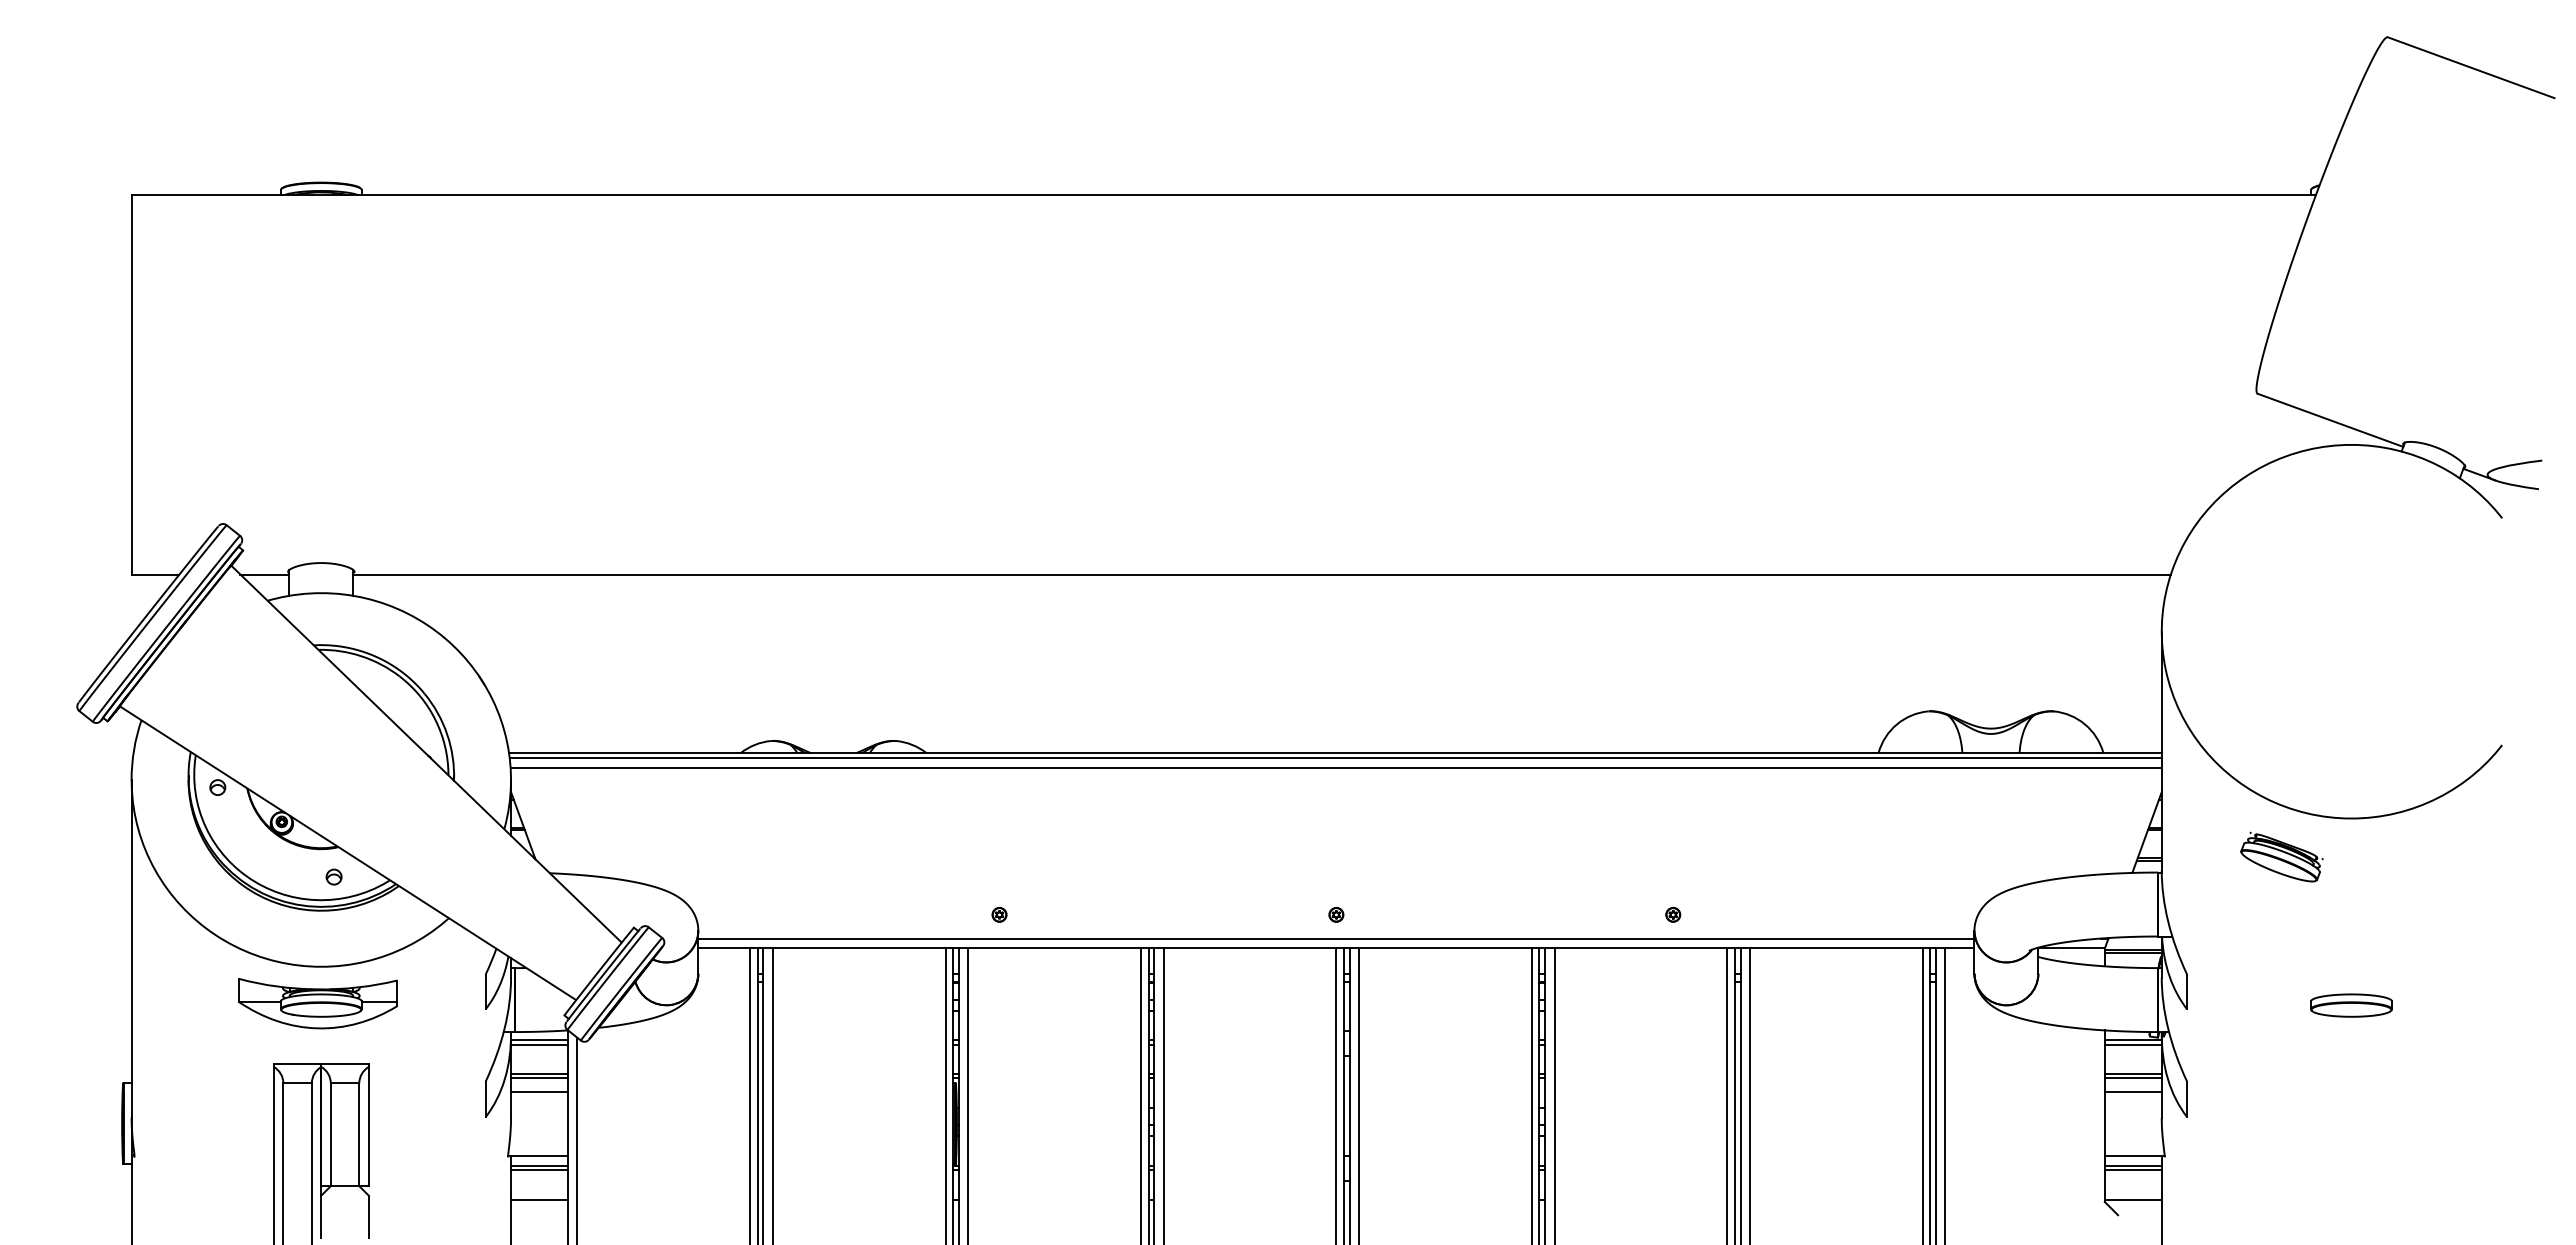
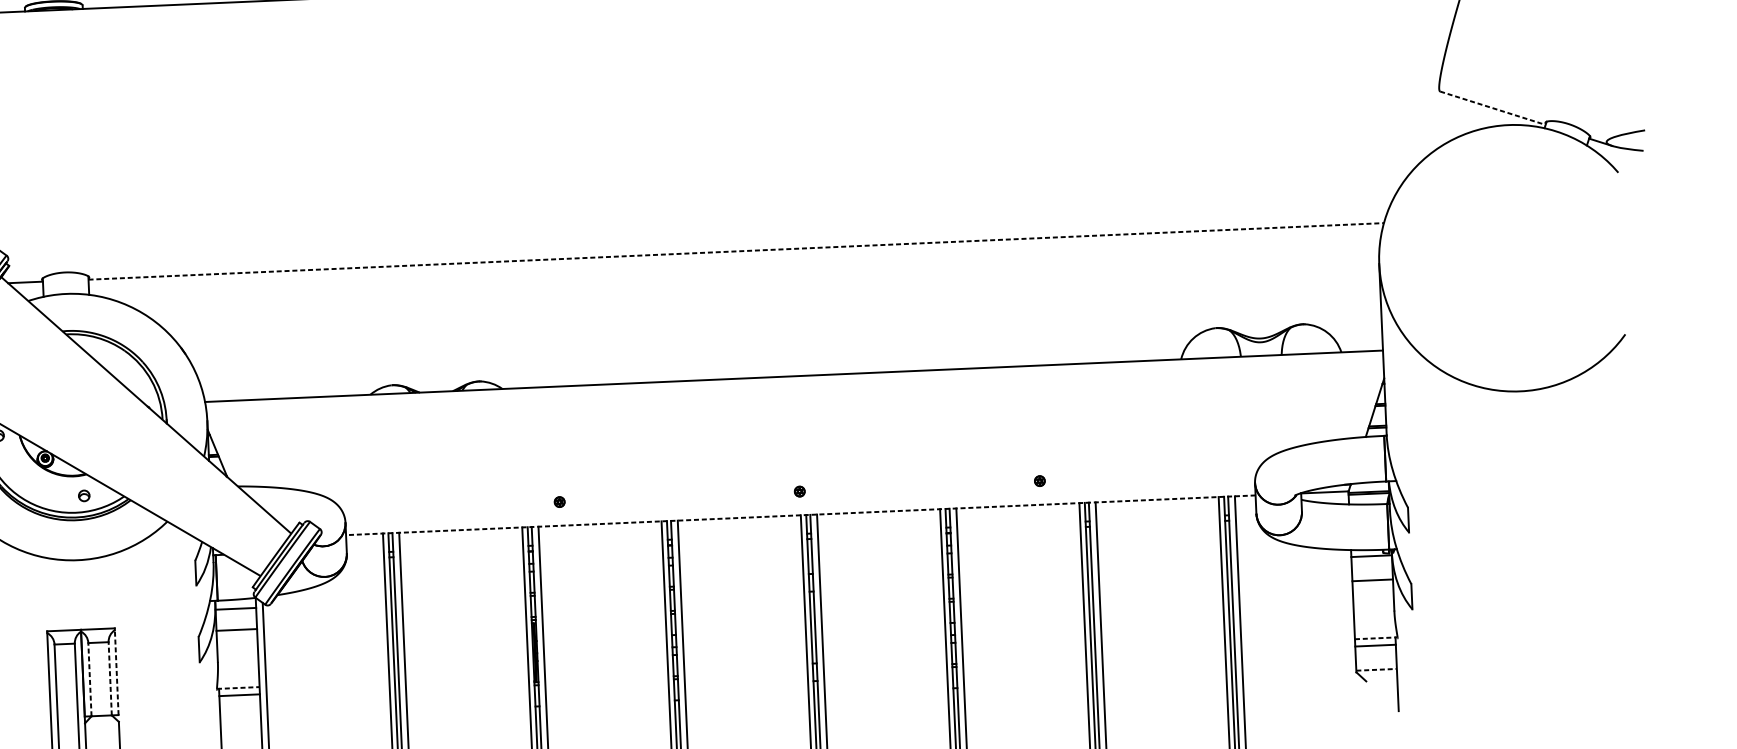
line: (2330, 420) -> (1492, 108), solid -> dashed
line: (1262, 574) -> (736, 251), solid -> dashed
line: (1335, 758) -> (794, 380), removed
line: (1335, 767) -> (794, 386), removed
part: (2281, 856) -> (1471, 420), removed
line: (1336, 938) -> (800, 508), removed
line: (1335, 948) -> (800, 515), solid -> dashed
part: (317, 1003) -> (76, 586), removed
part: (2351, 1005) -> (1526, 524), removed
line: (539, 1040) -> (235, 605), removed
line: (2132, 1044) -> (1371, 559), removed
line: (539, 1078) -> (236, 633), removed
line: (2132, 1078) -> (1372, 583), removed
line: (539, 1091) -> (237, 642), removed
line: (2132, 1091) -> (1372, 592), removed
line: (368, 1126) -> (116, 672), solid -> dashed
line: (330, 1134) -> (89, 679), solid -> dashed
line: (359, 1134) -> (110, 678), solid -> dashed
line: (538, 1155) -> (238, 687), solid -> dashed
line: (2134, 1155) -> (1376, 638), solid -> dashed
line: (539, 1170) -> (239, 698), removed
line: (2132, 1170) -> (1375, 649), removed
line: (539, 1199) -> (240, 719), removed
line: (2133, 1199) -> (1376, 669), solid -> dashed

